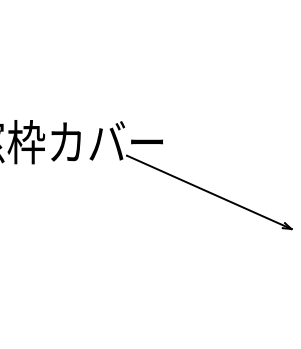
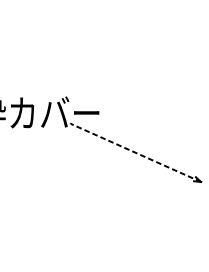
line: (209, 192) -> (136, 153), solid -> dashed

